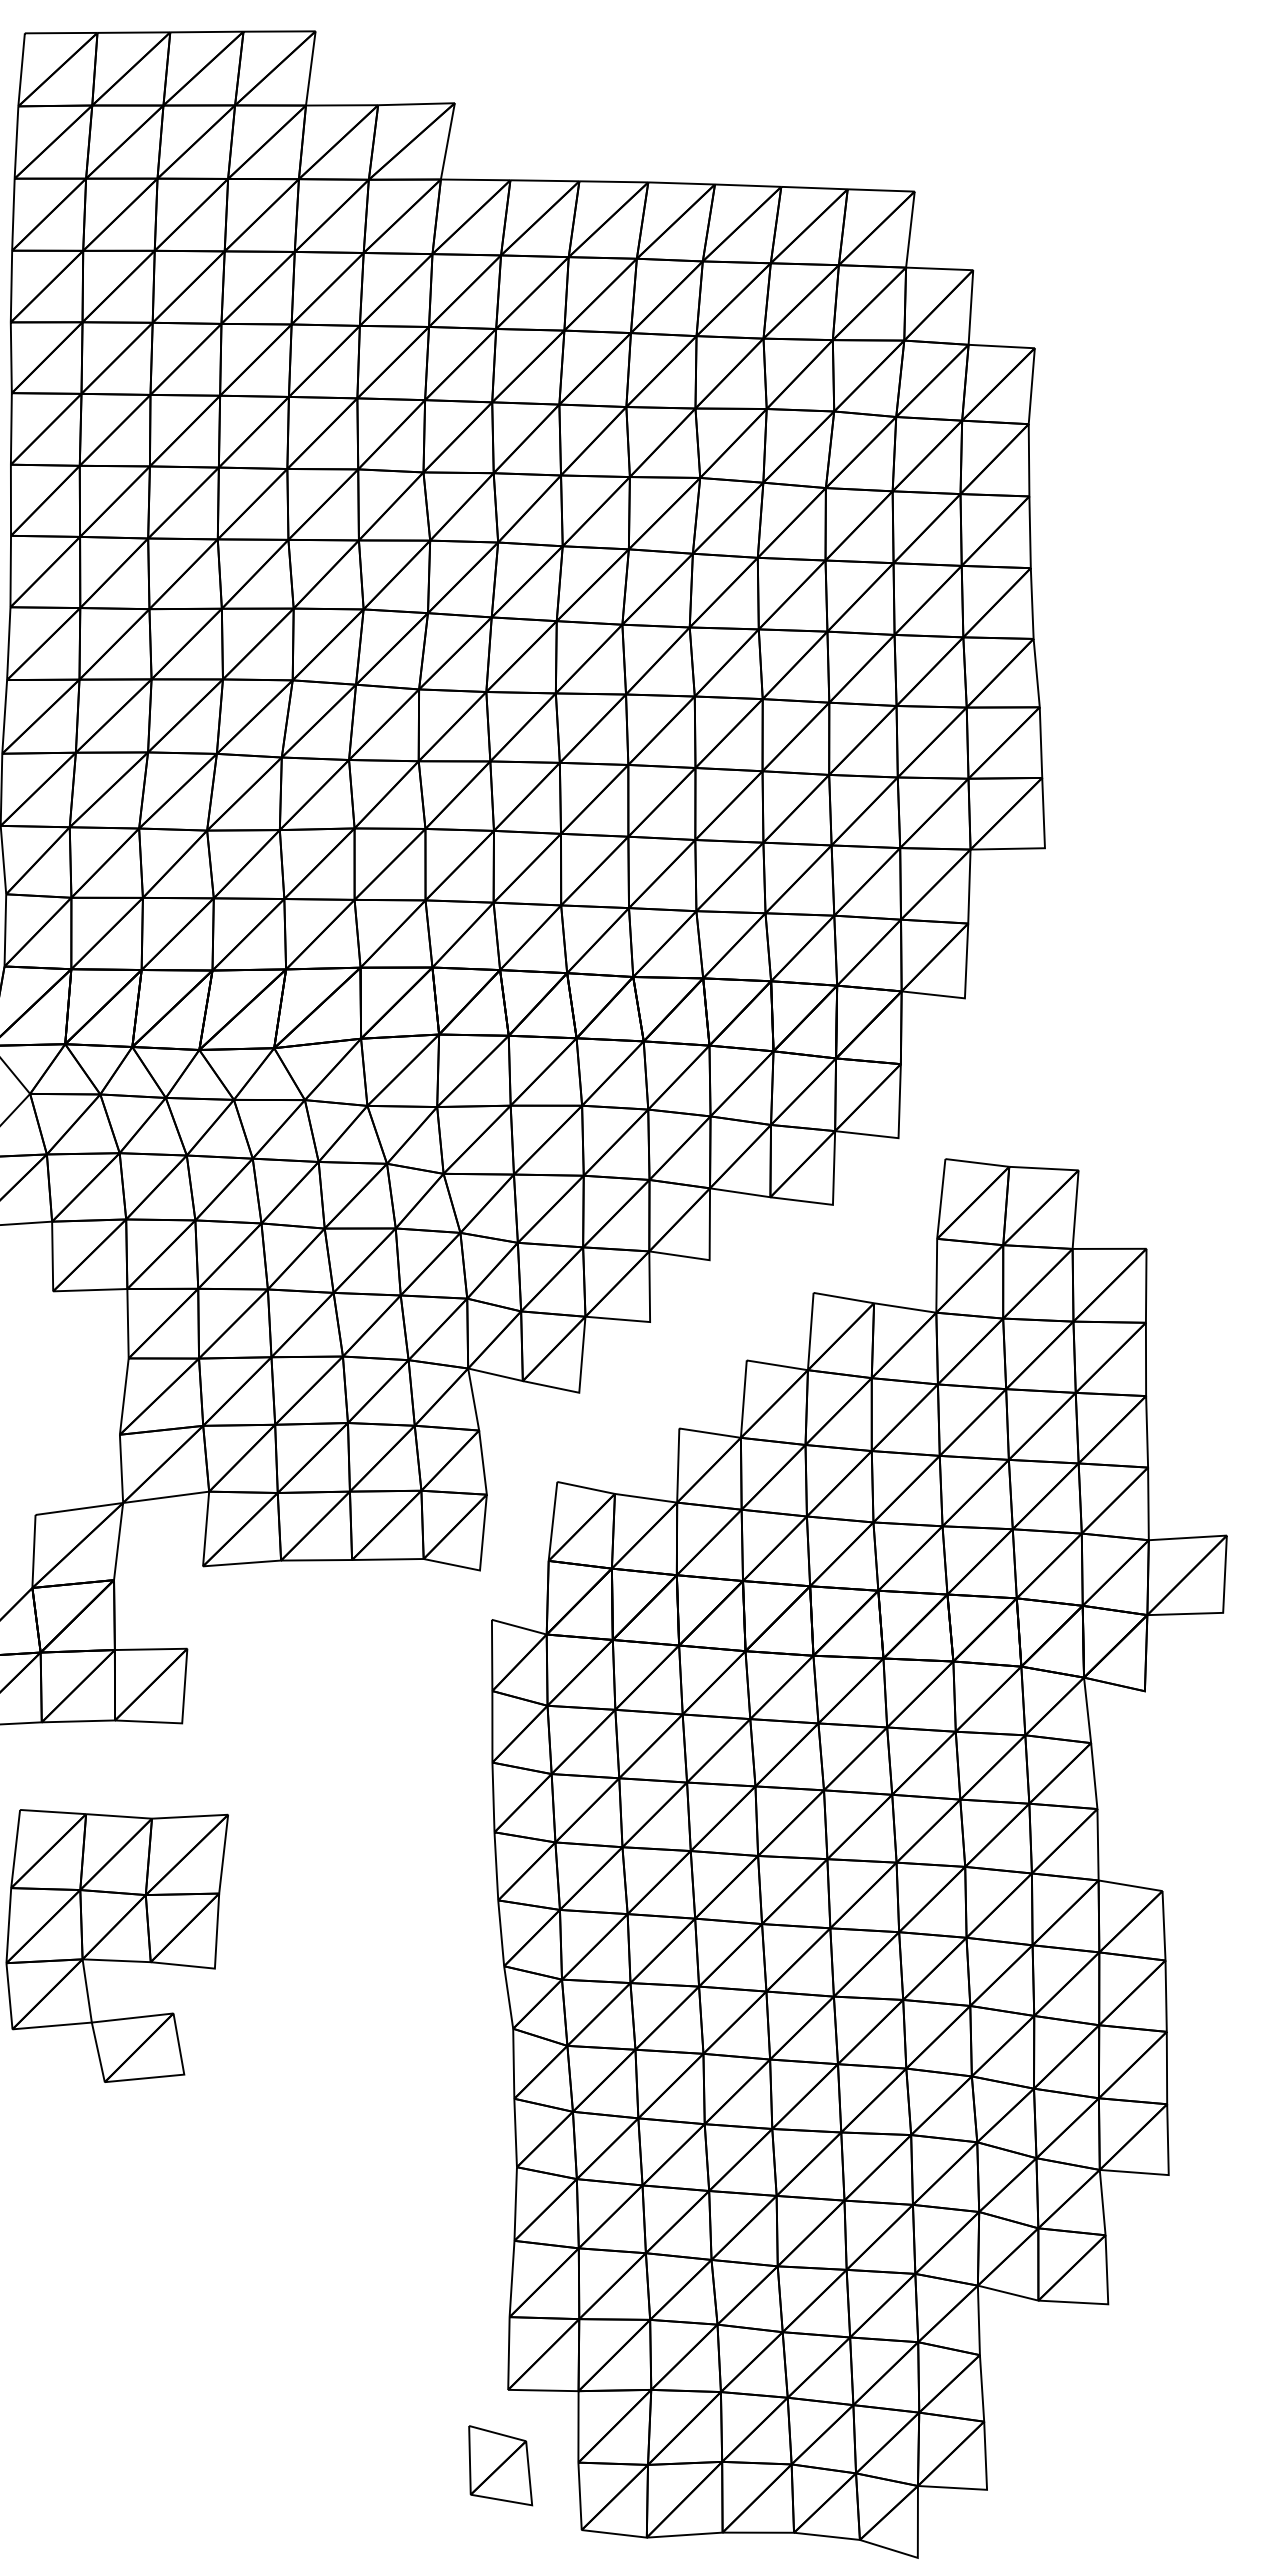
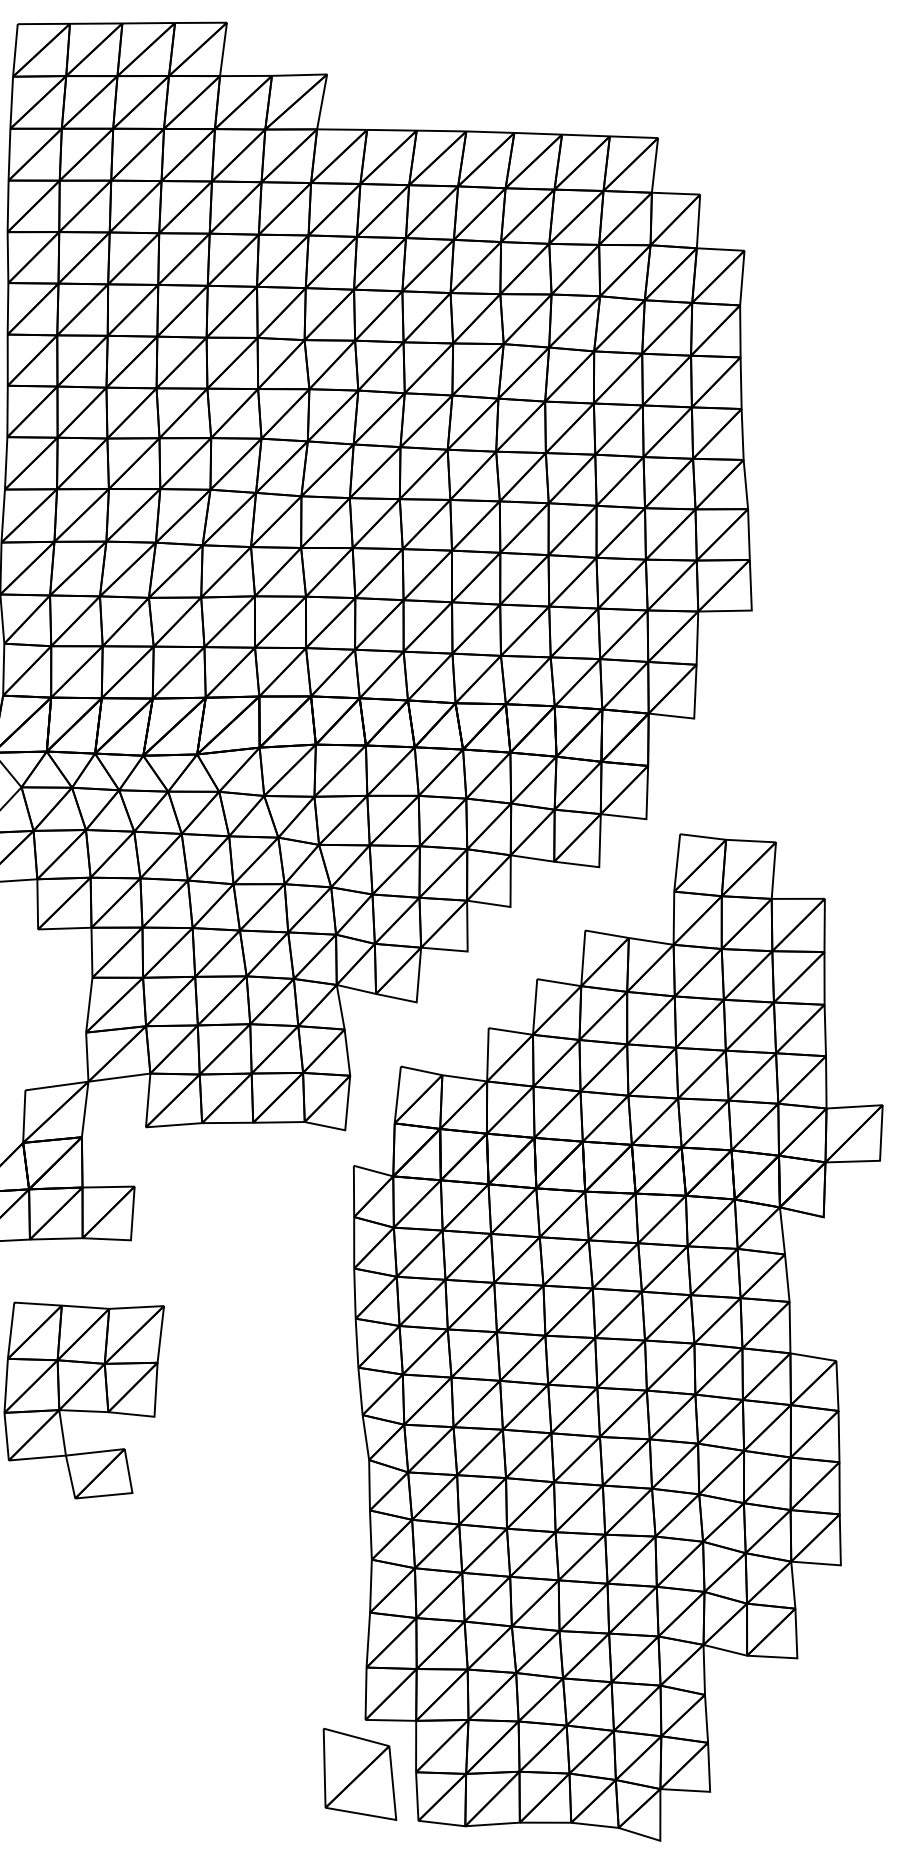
part: (500, 2465) -> (360, 1774), size x1.6

